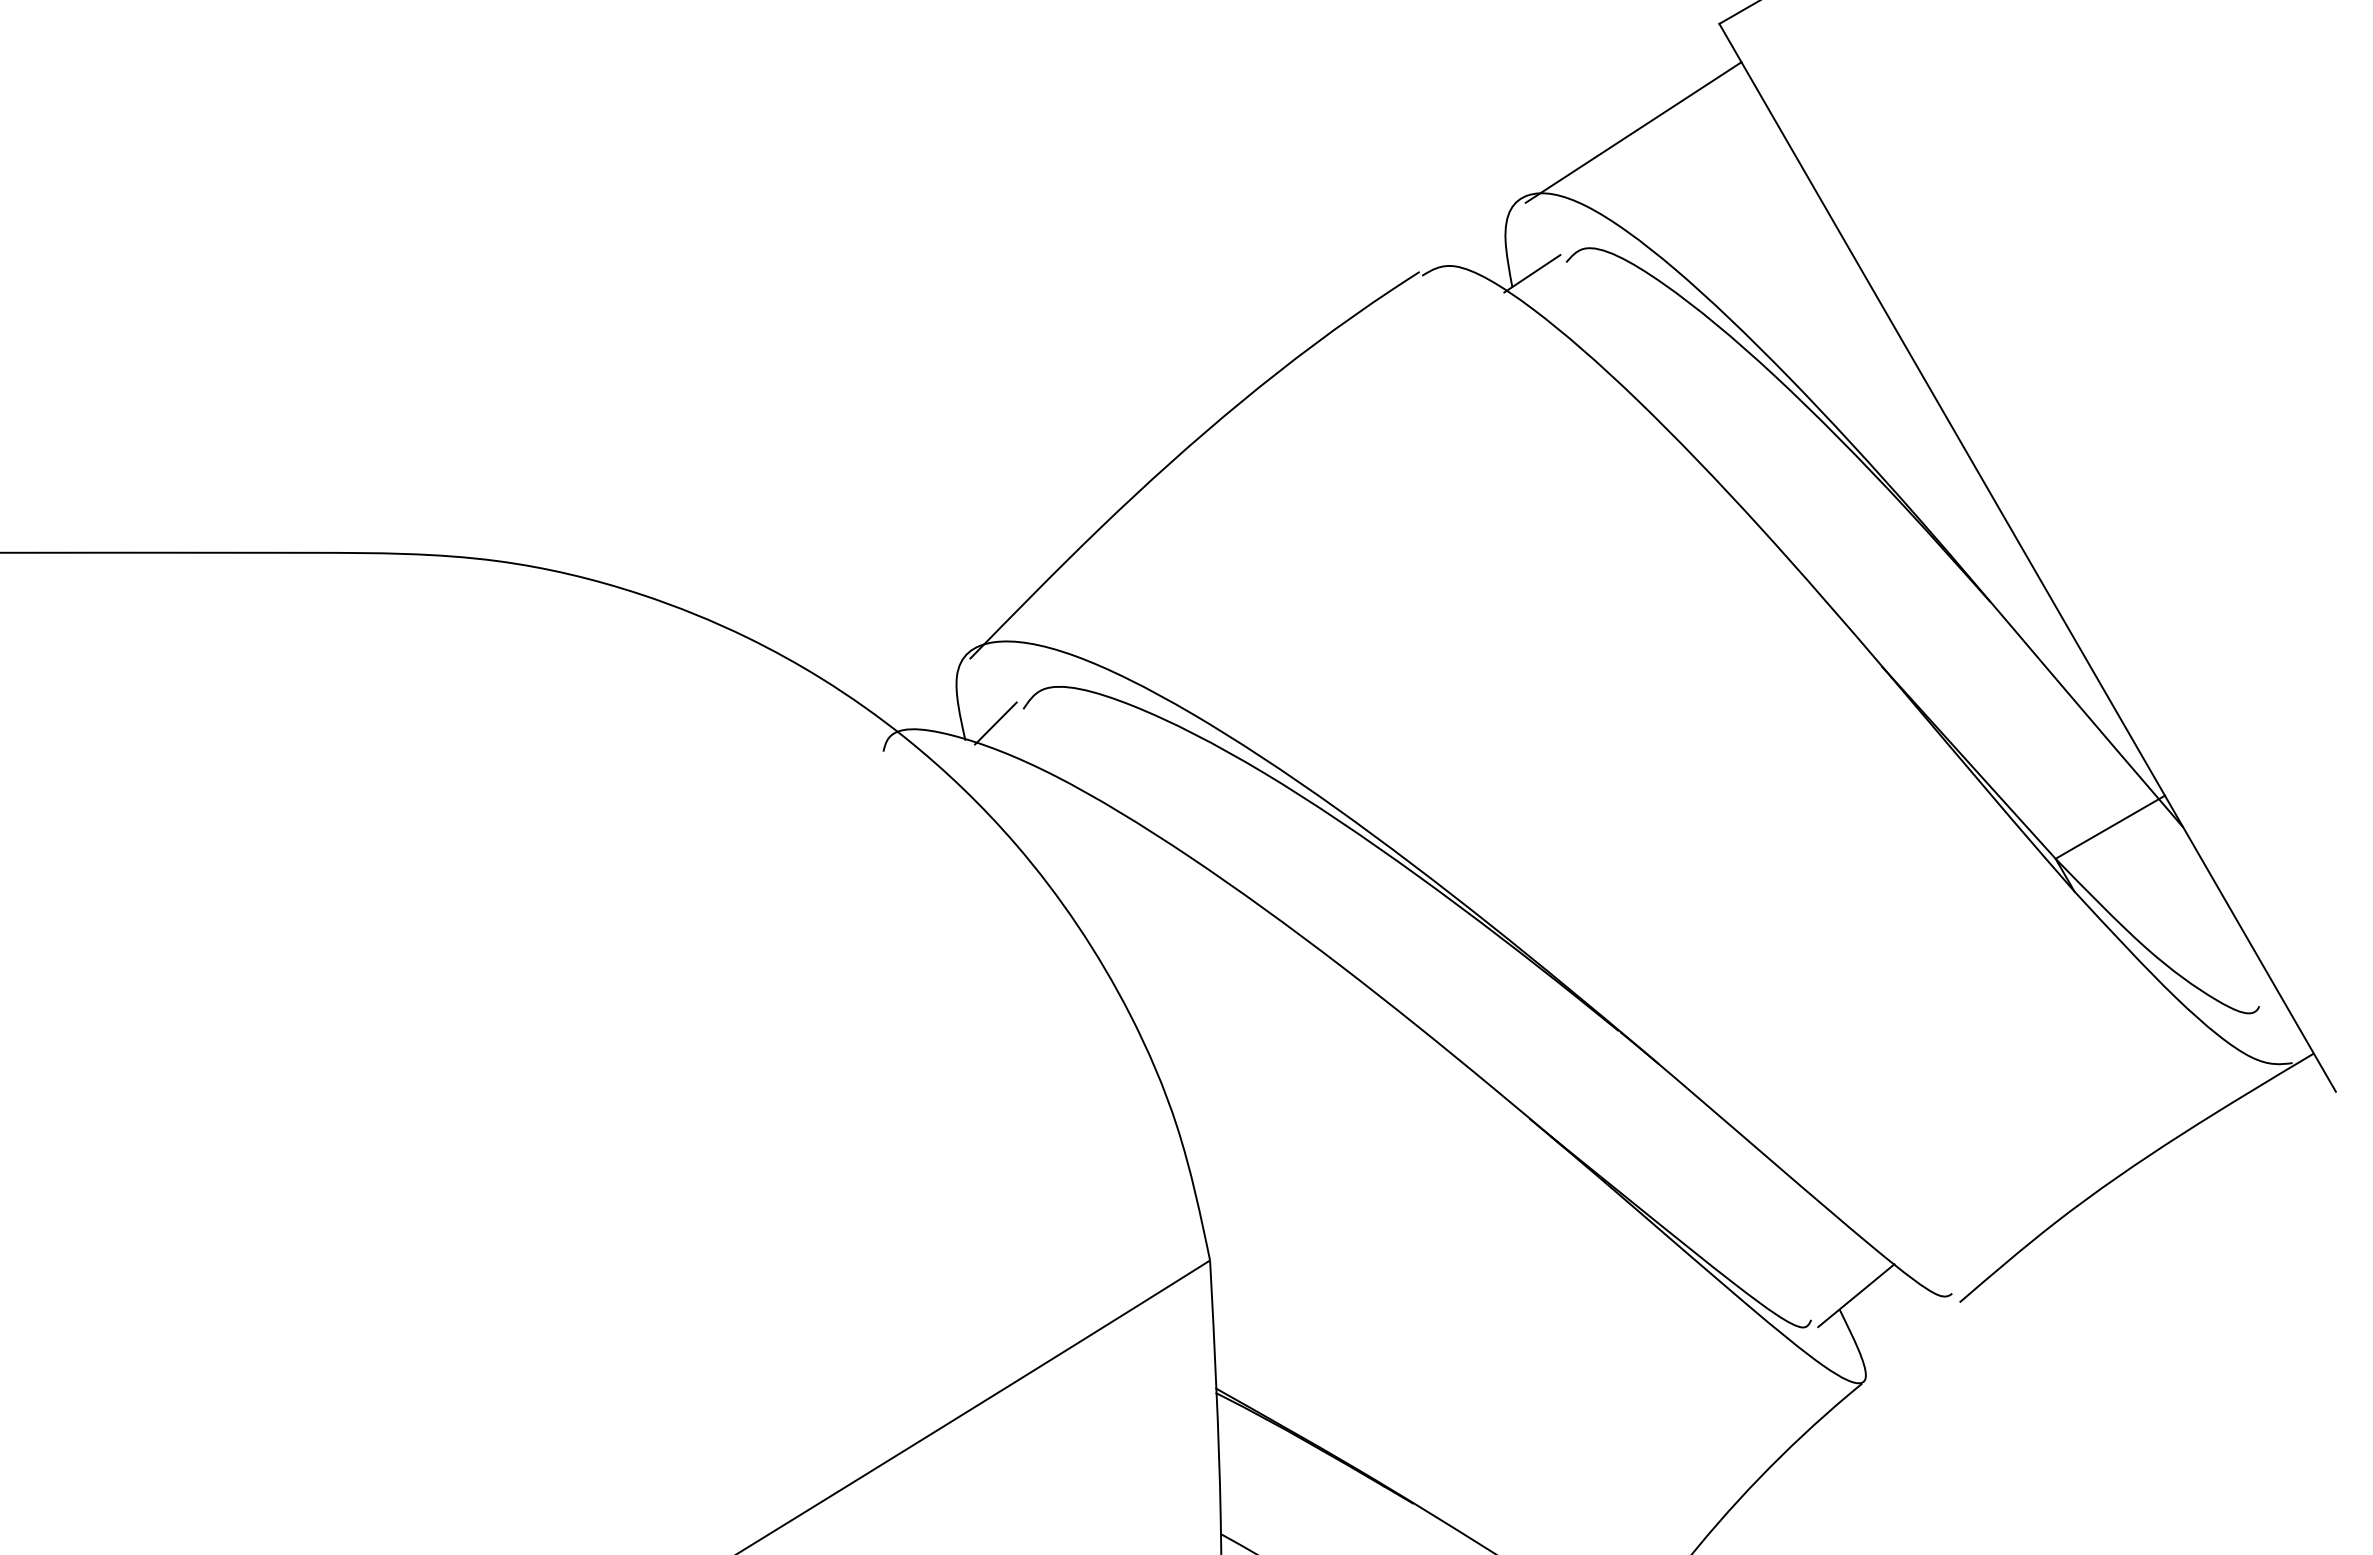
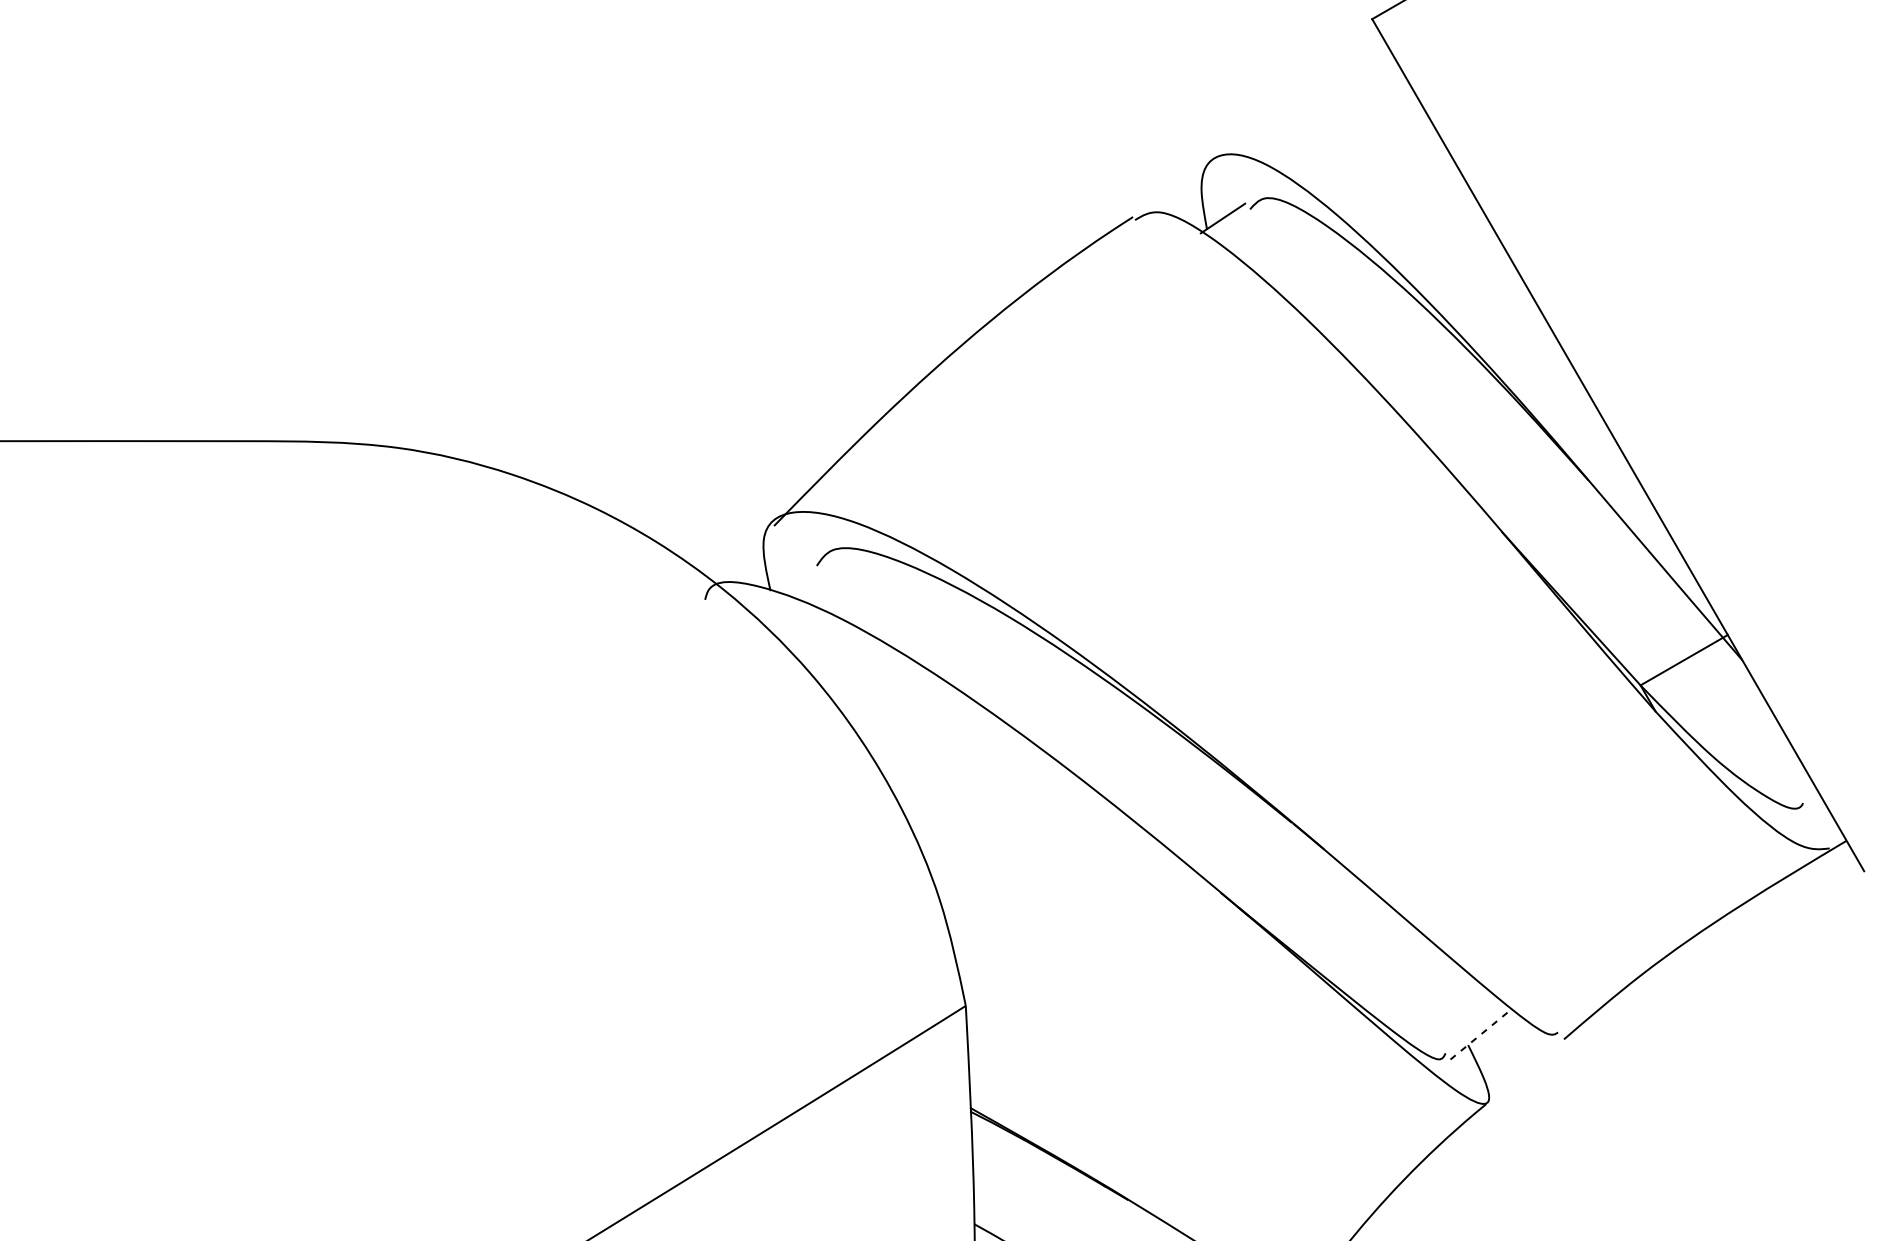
line: (1633, 132) -> (1303, 105), removed
line: (995, 723) -> (794, 577), removed
line: (1857, 1295) -> (1482, 1033), solid -> dashed

